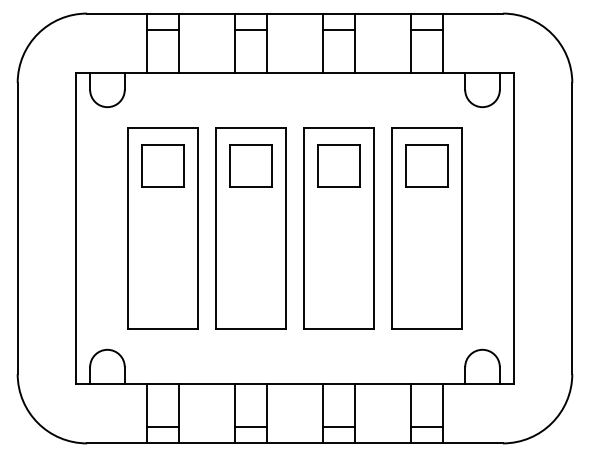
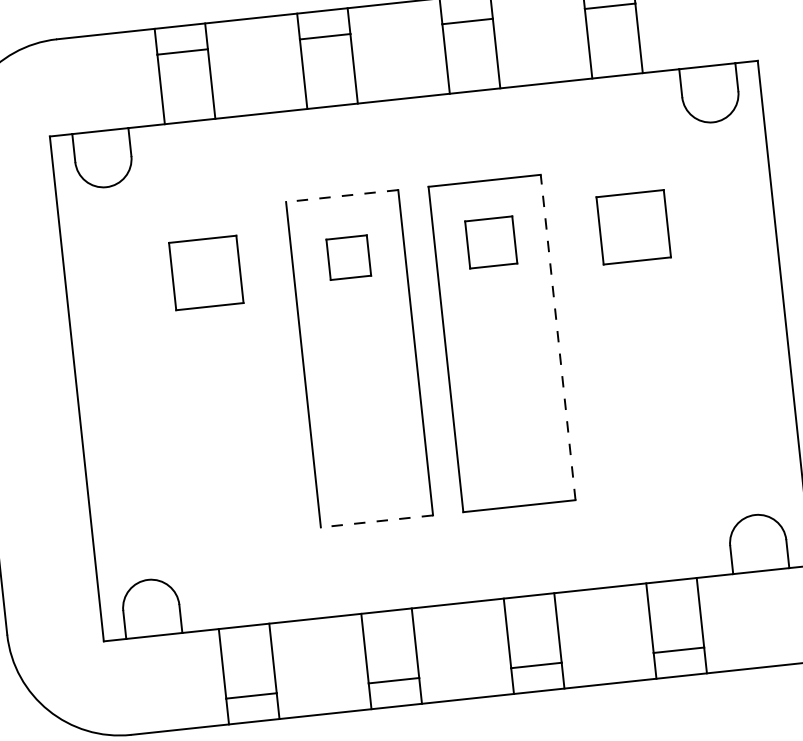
line: (250, 127) -> (341, 195), solid -> dashed
part: (250, 165) -> (347, 256), size x0.6
part: (338, 165) -> (490, 241), size x0.7
part: (162, 228) -> (216, 374), removed
line: (373, 228) -> (557, 337), solid -> dashed
part: (426, 228) -> (643, 328), removed
line: (250, 329) -> (376, 522), solid -> dashed

